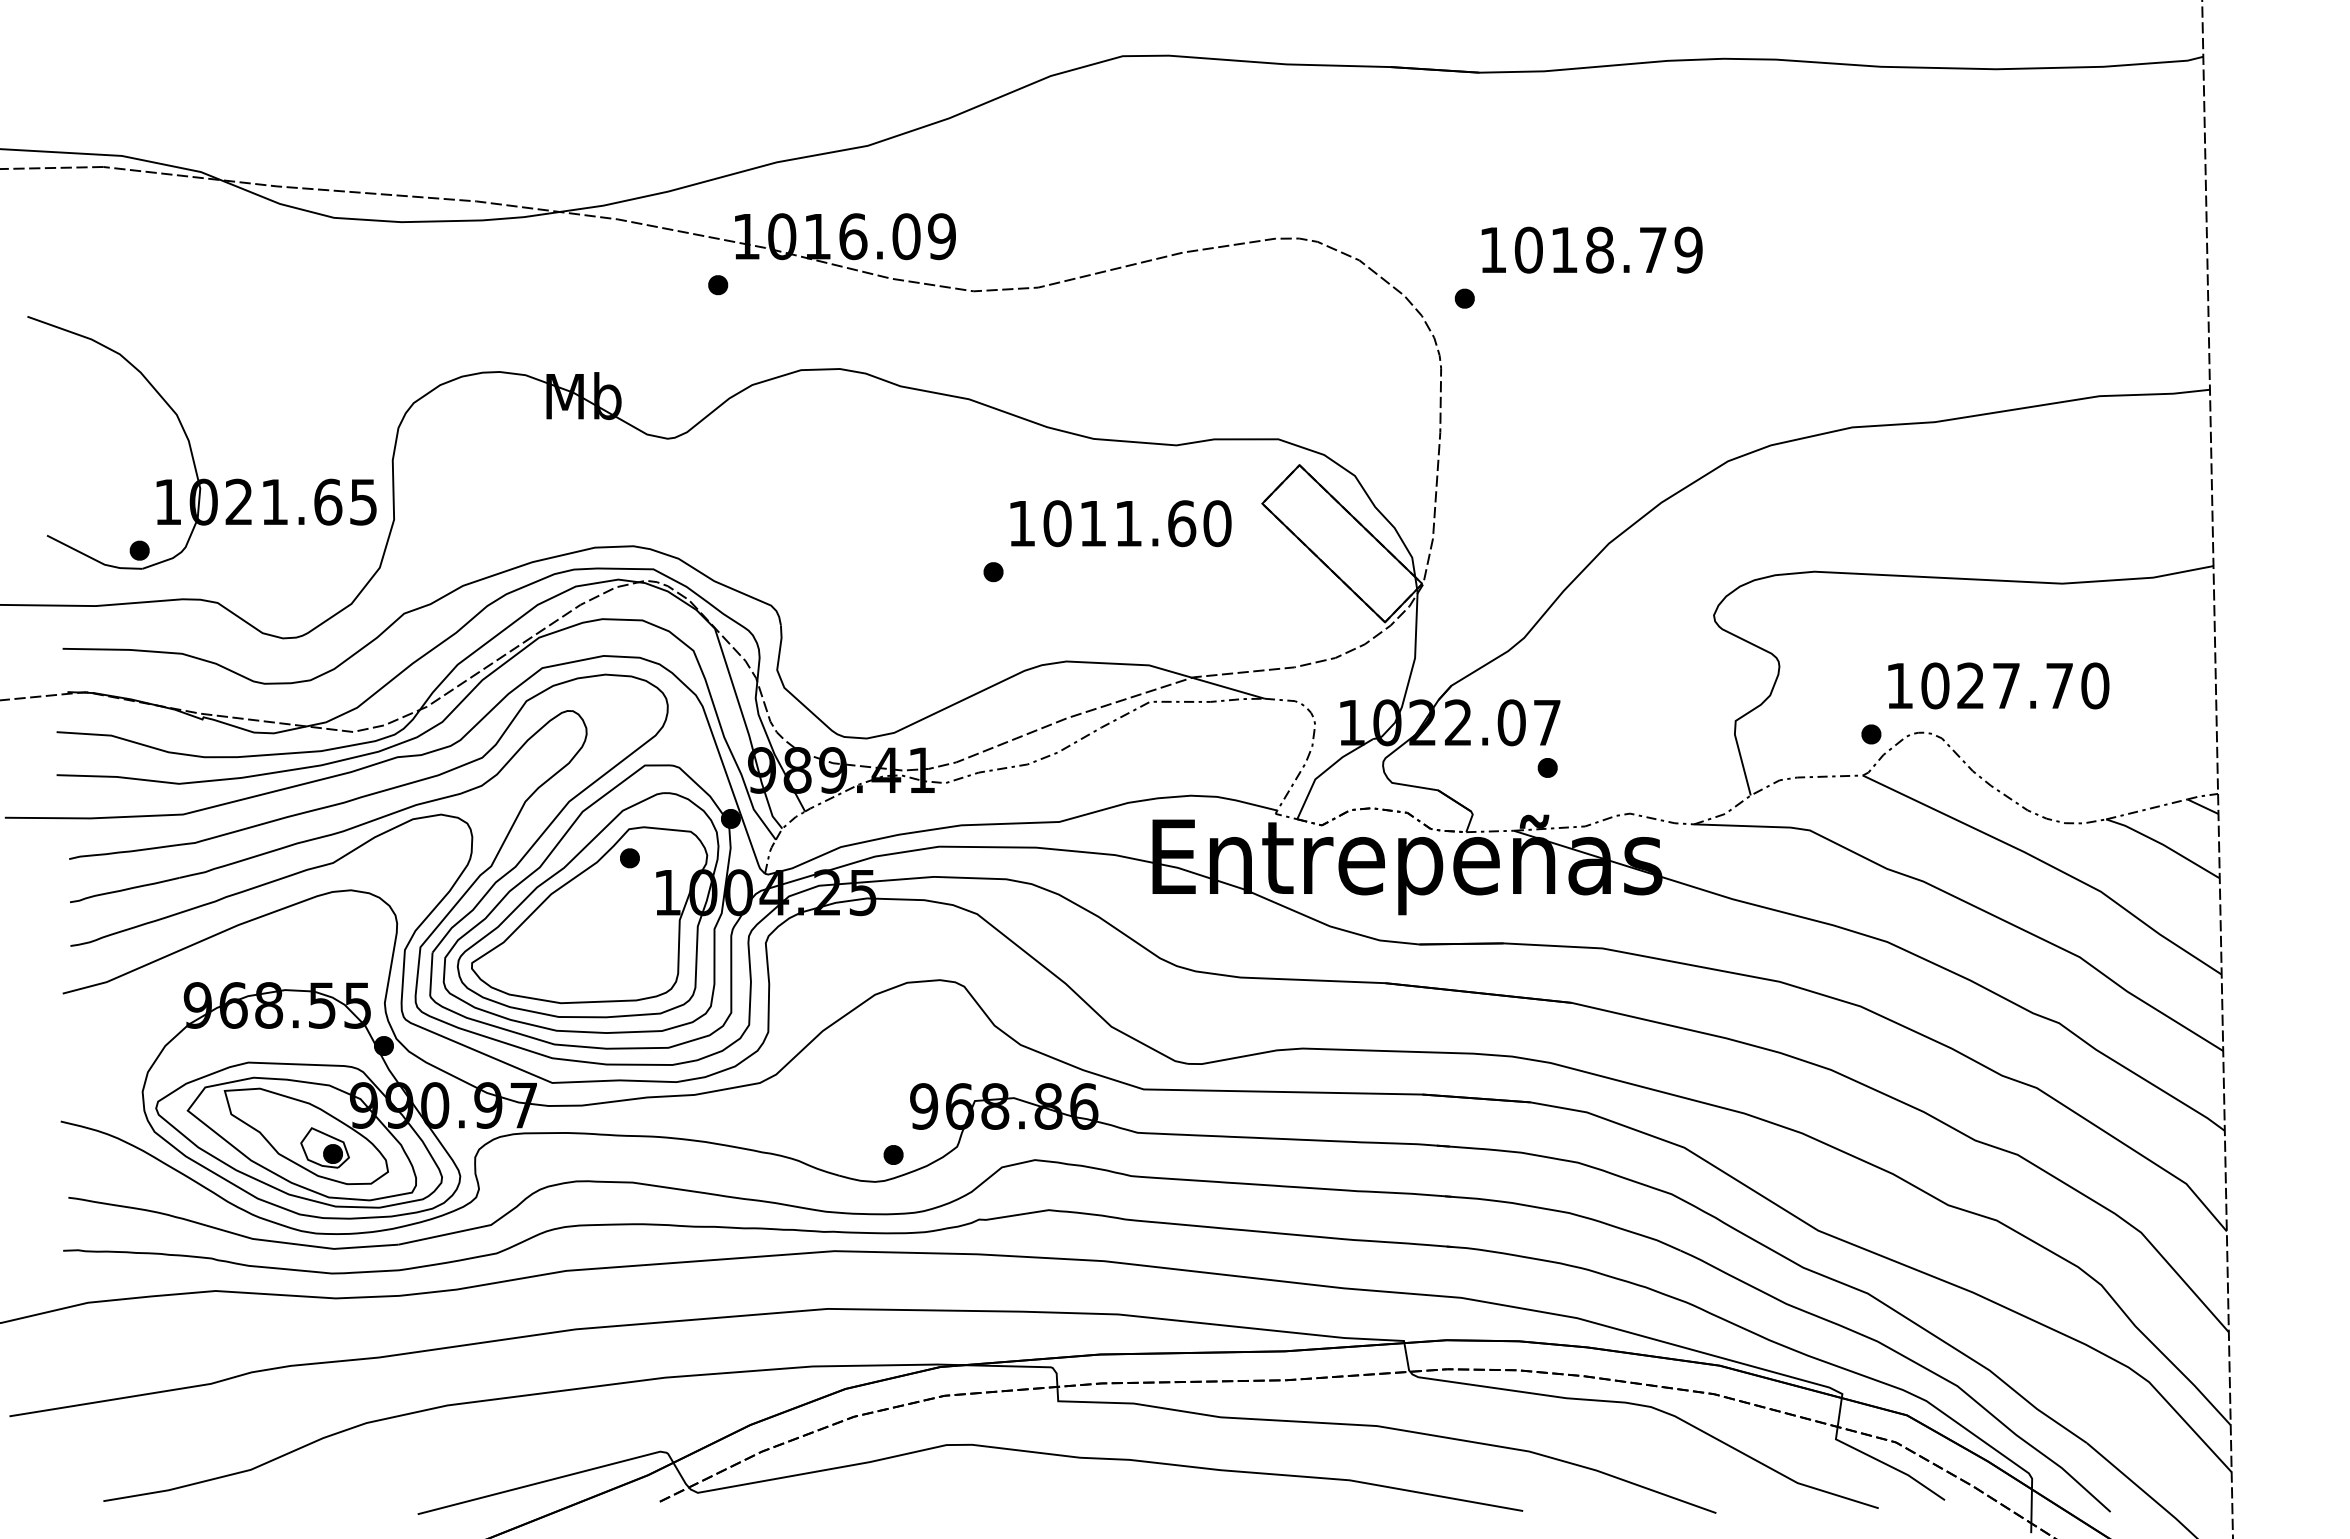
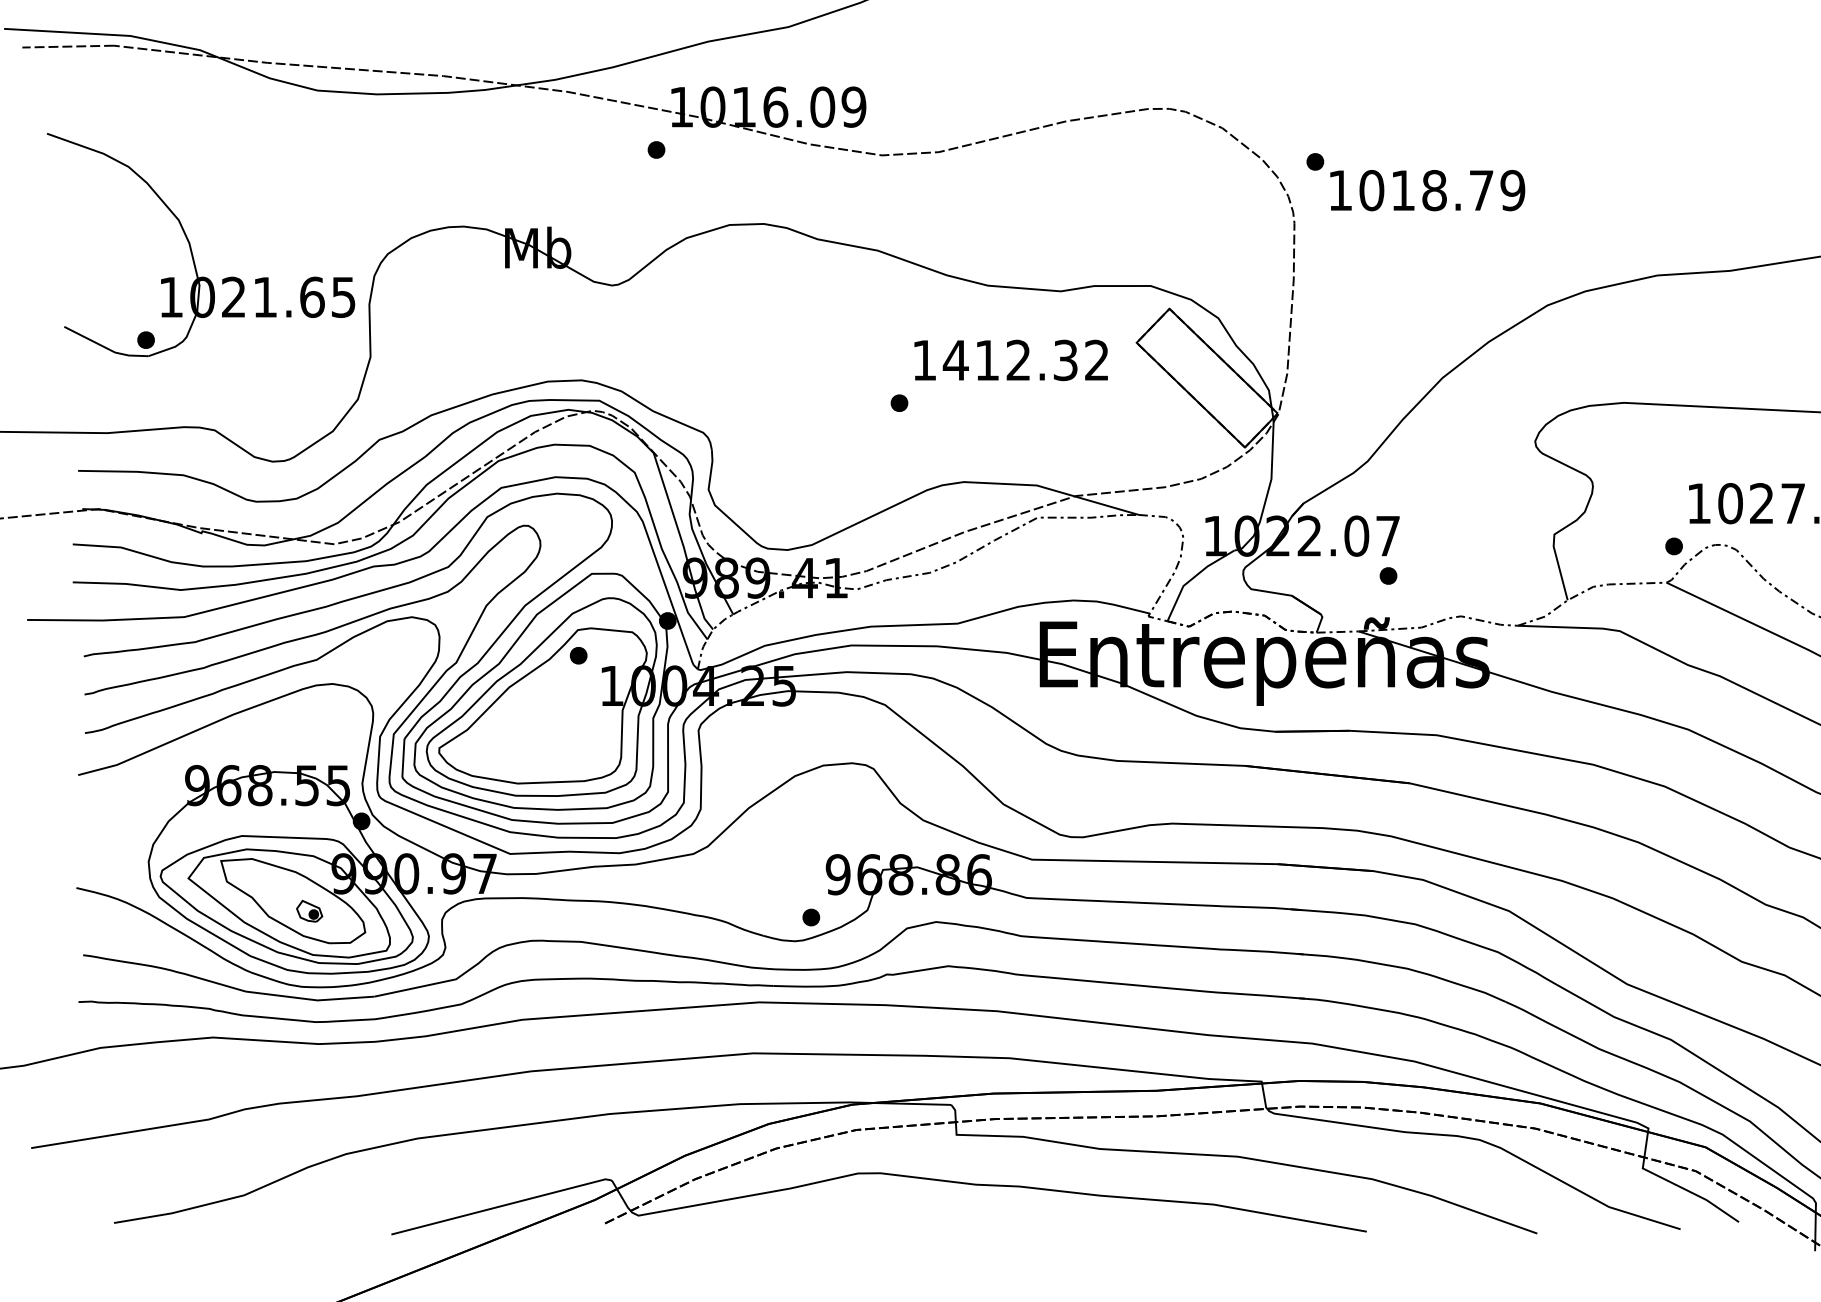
text: (1591, 249) -> (1427, 189), moved
part: (191, 446) -> (191, 248), moved
text: (1136, 523) -> (1025, 360), 1011.60 -> 1412.32
part: (324, 1147) -> (309, 910), size x0.6

